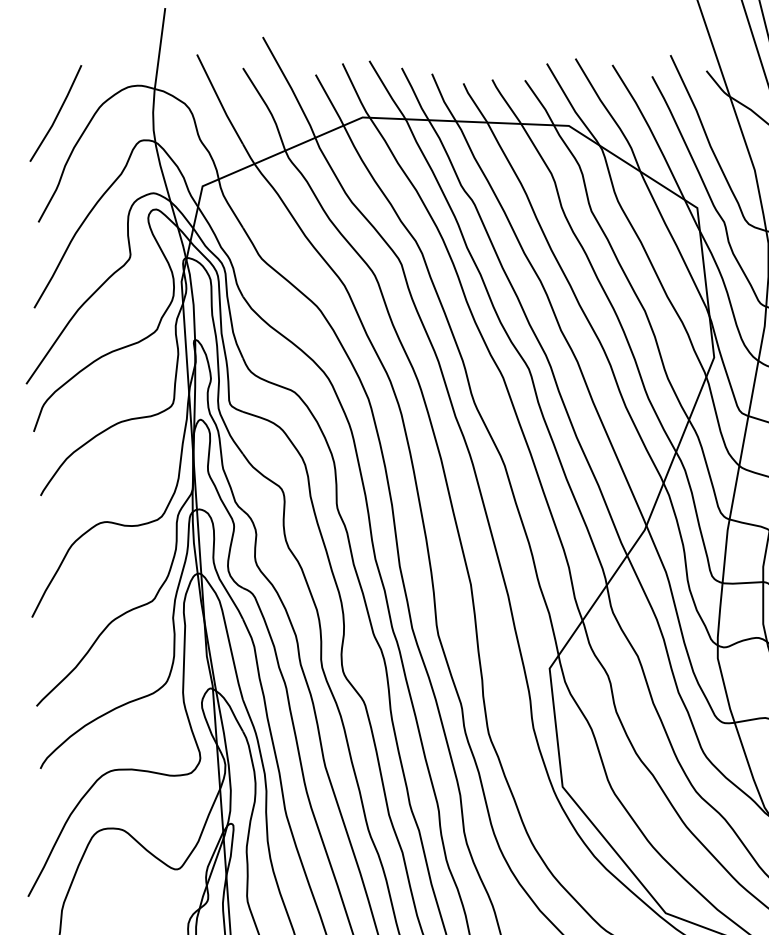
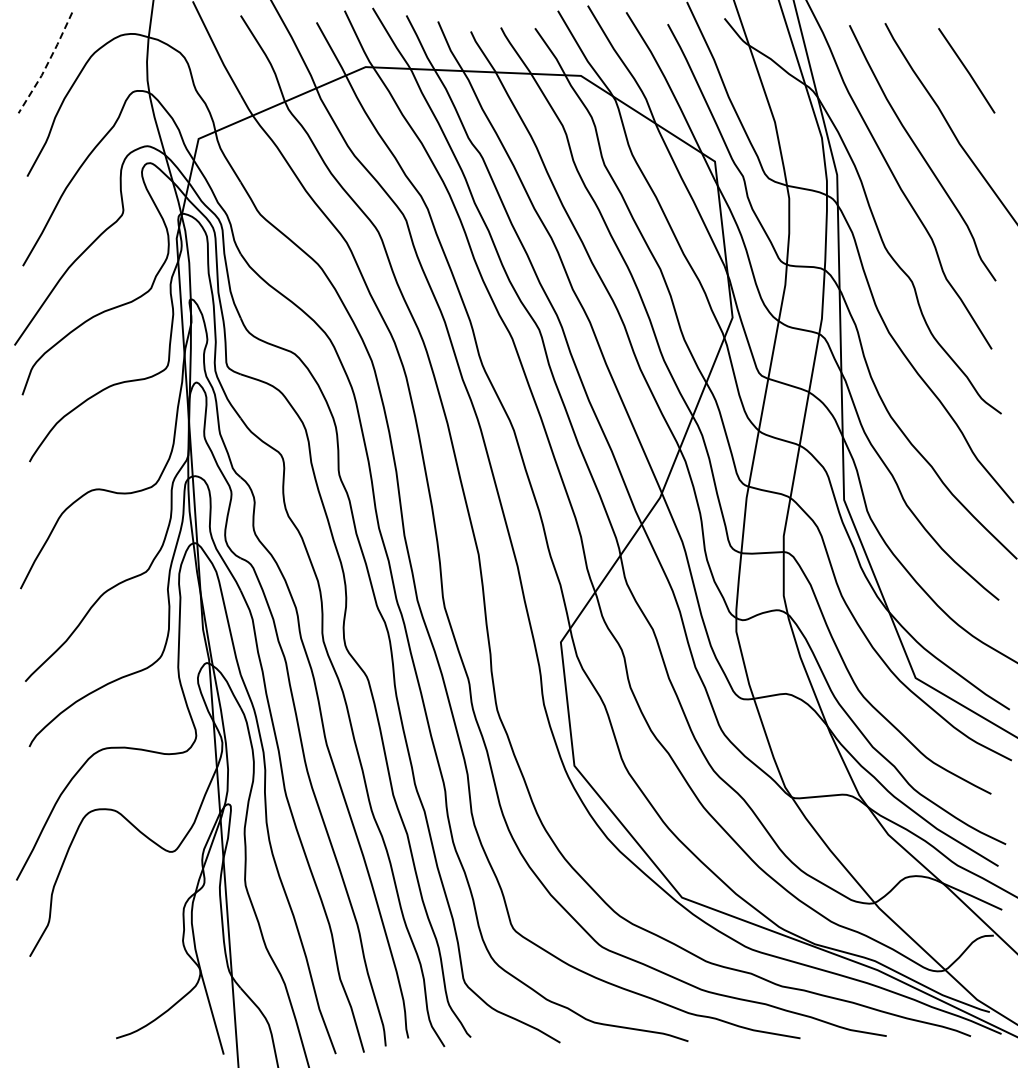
line: (57, 114) -> (47, 64), solid -> dashed

